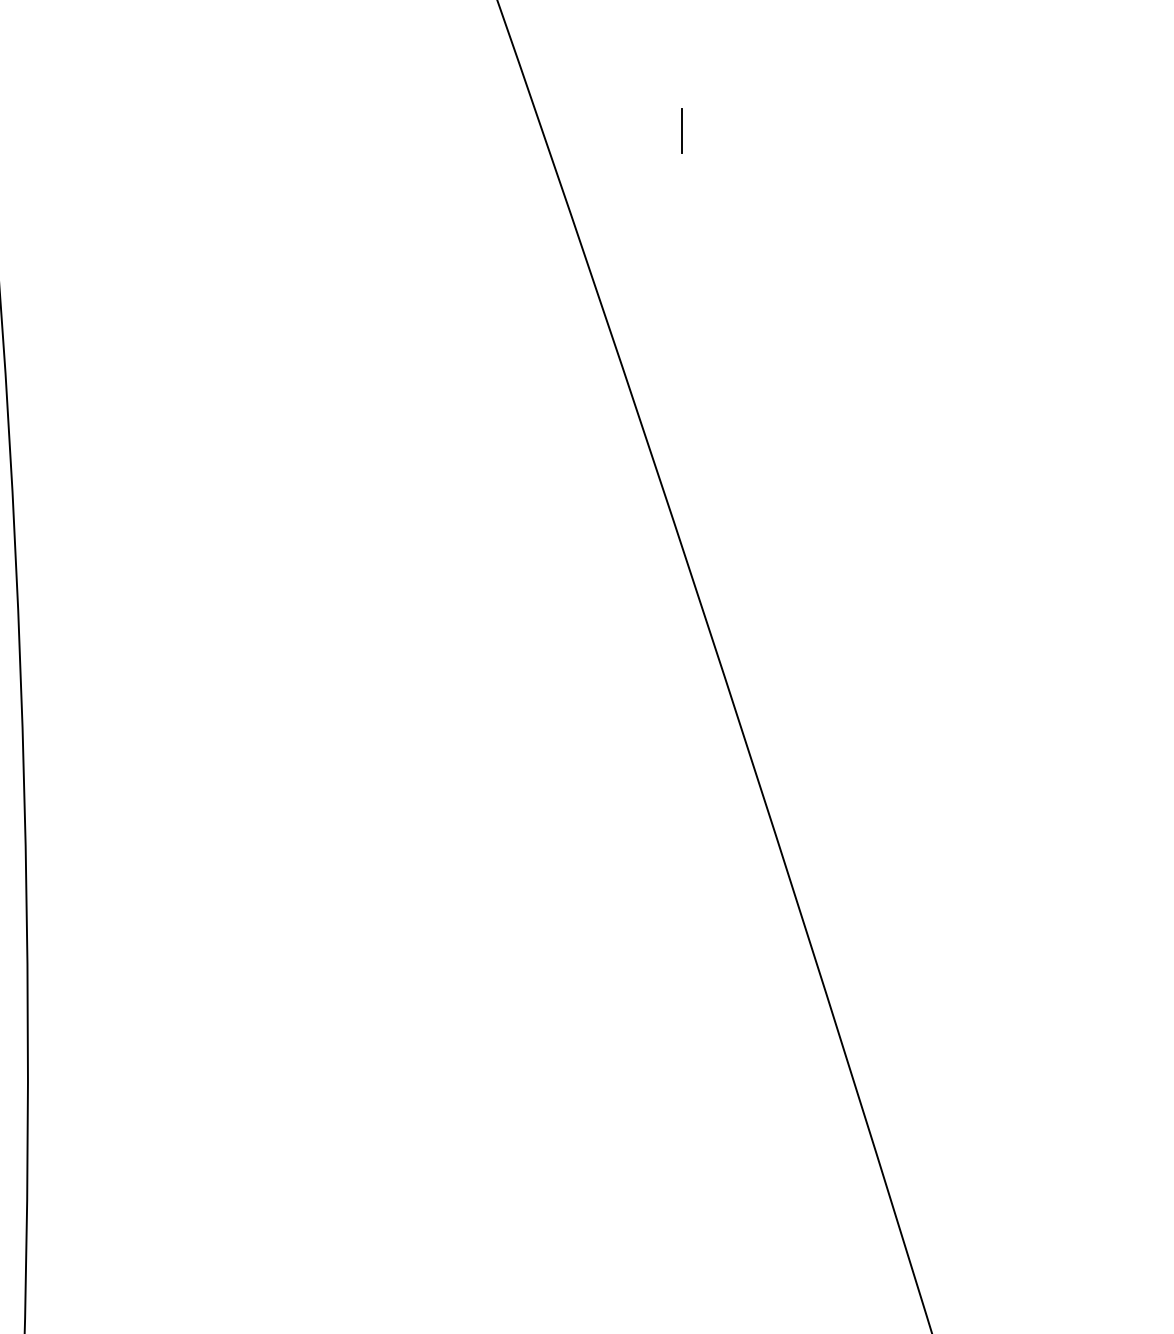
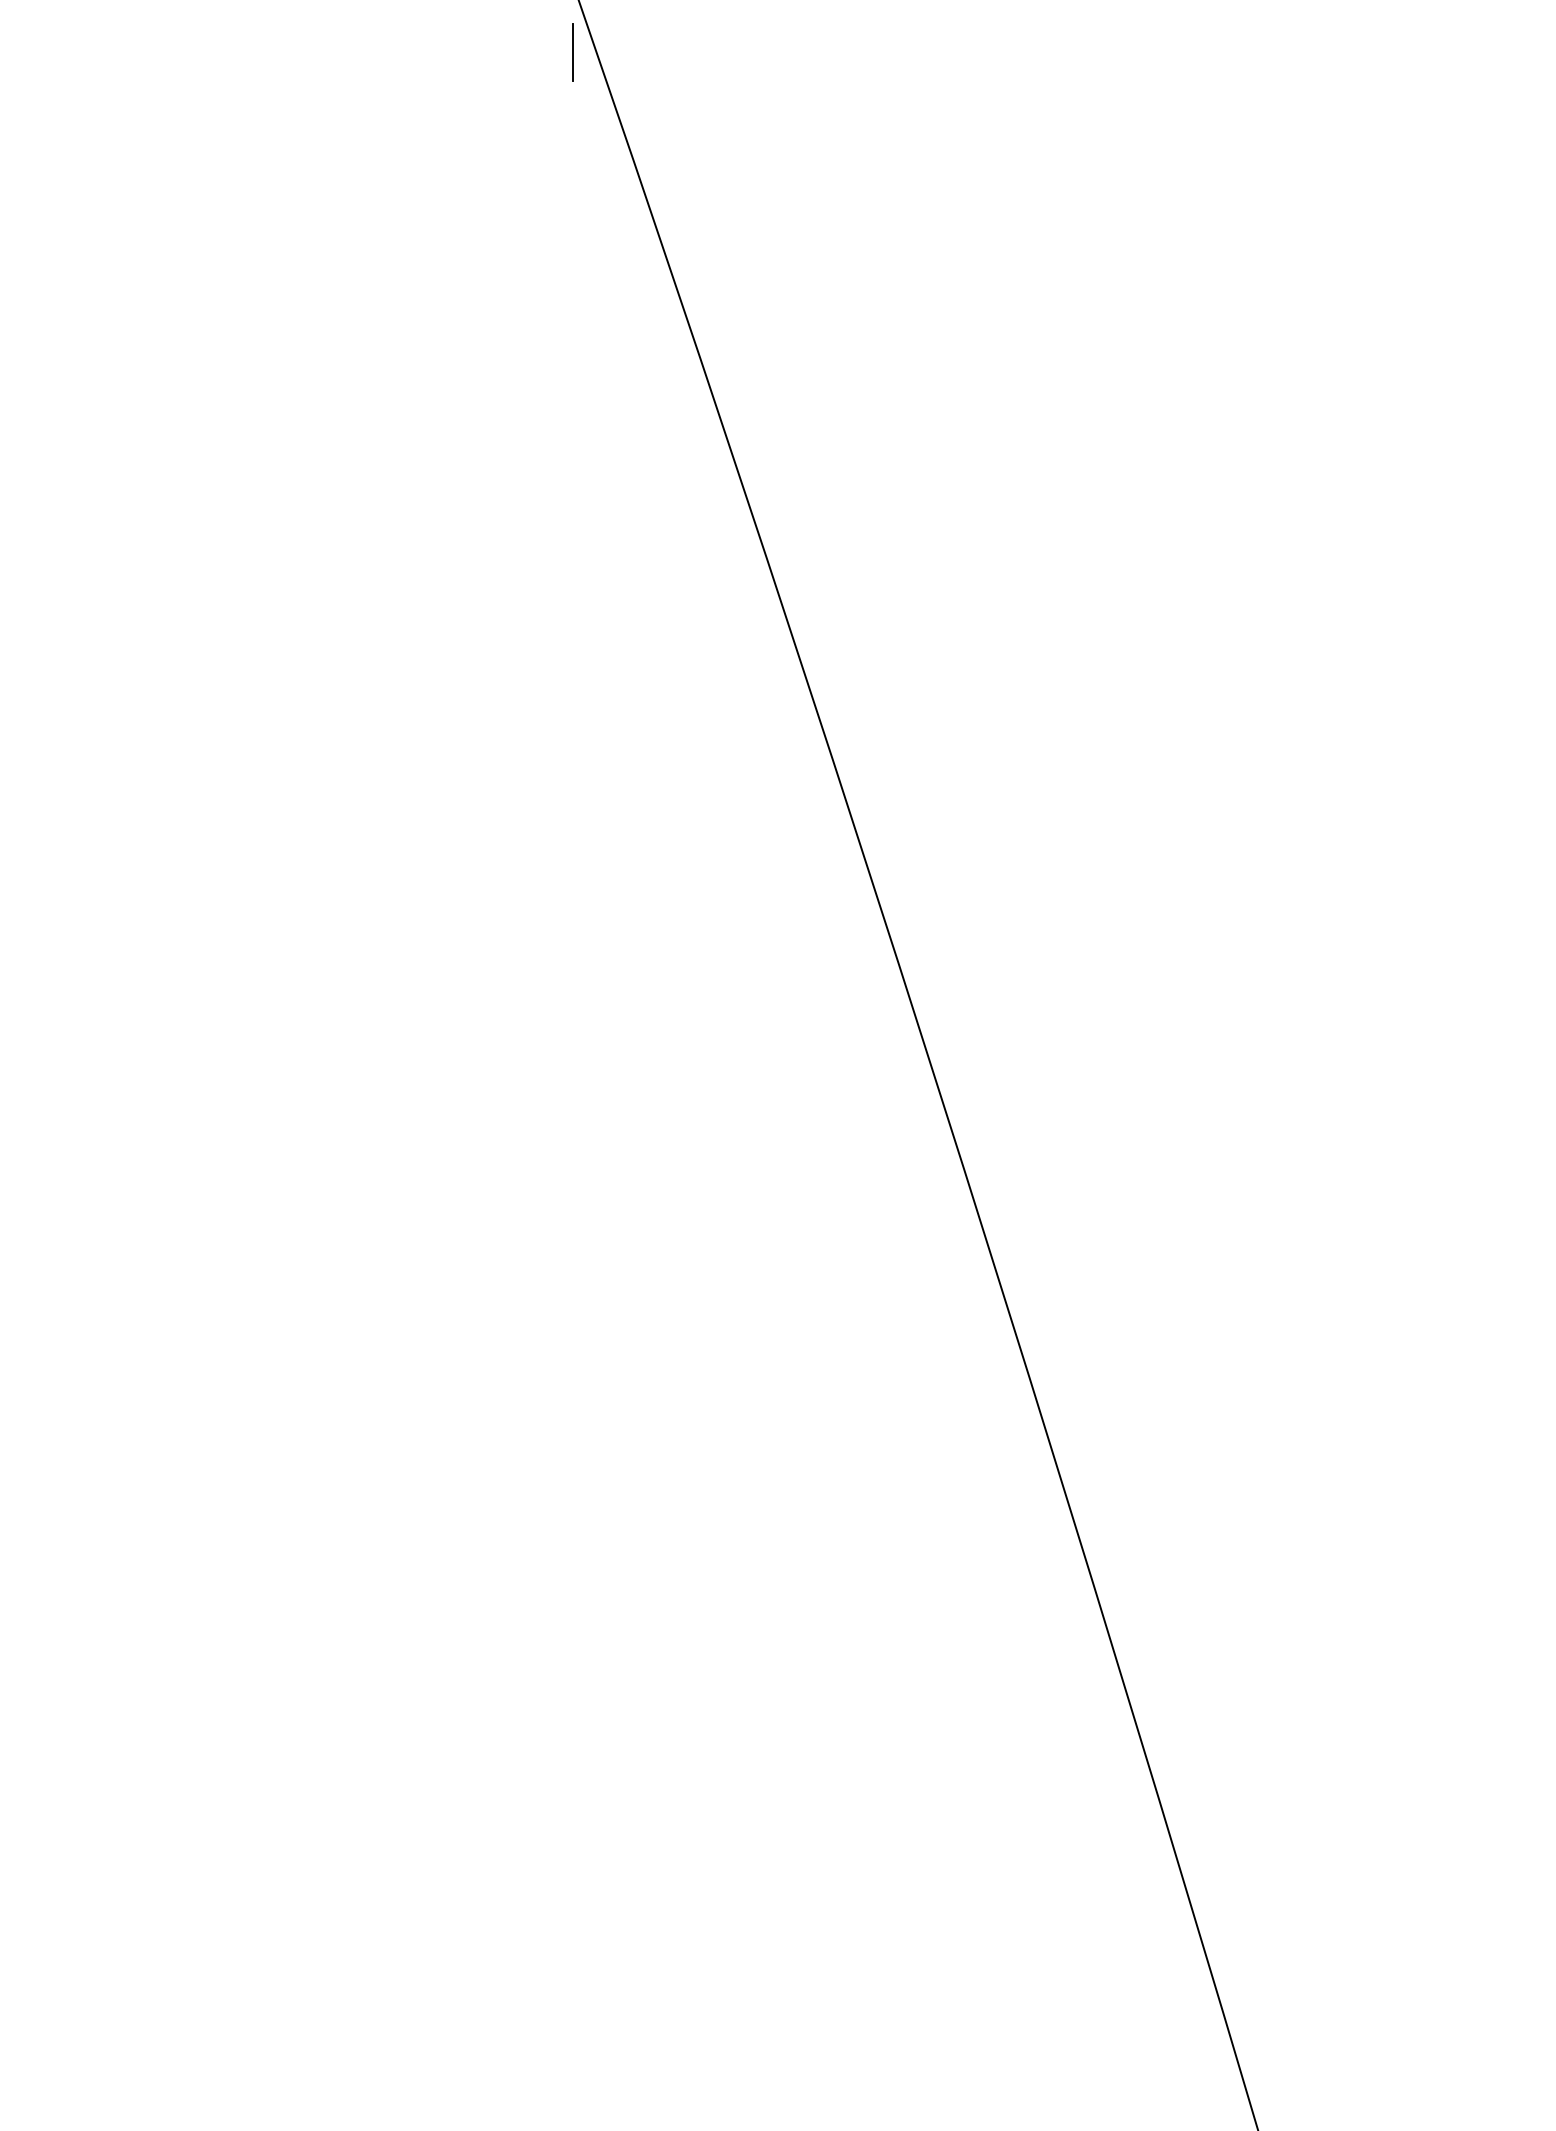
line: (682, 130) -> (572, 52), moved

